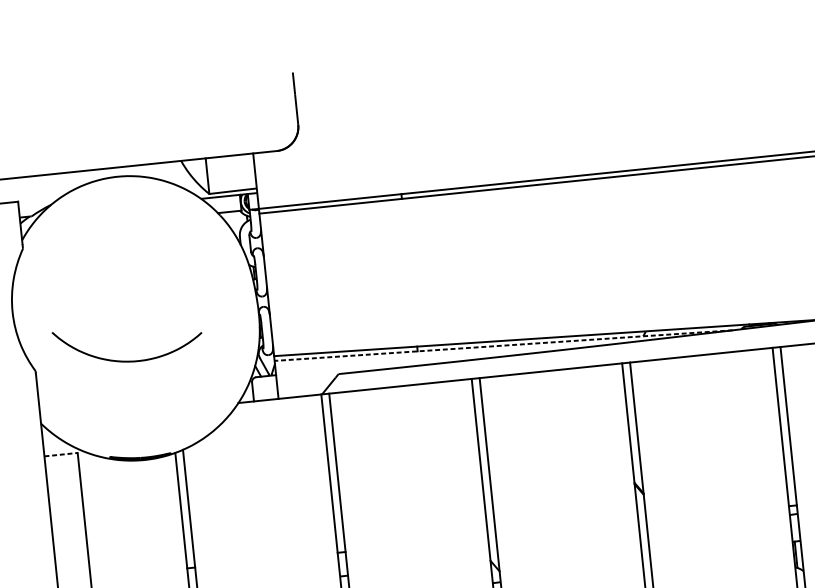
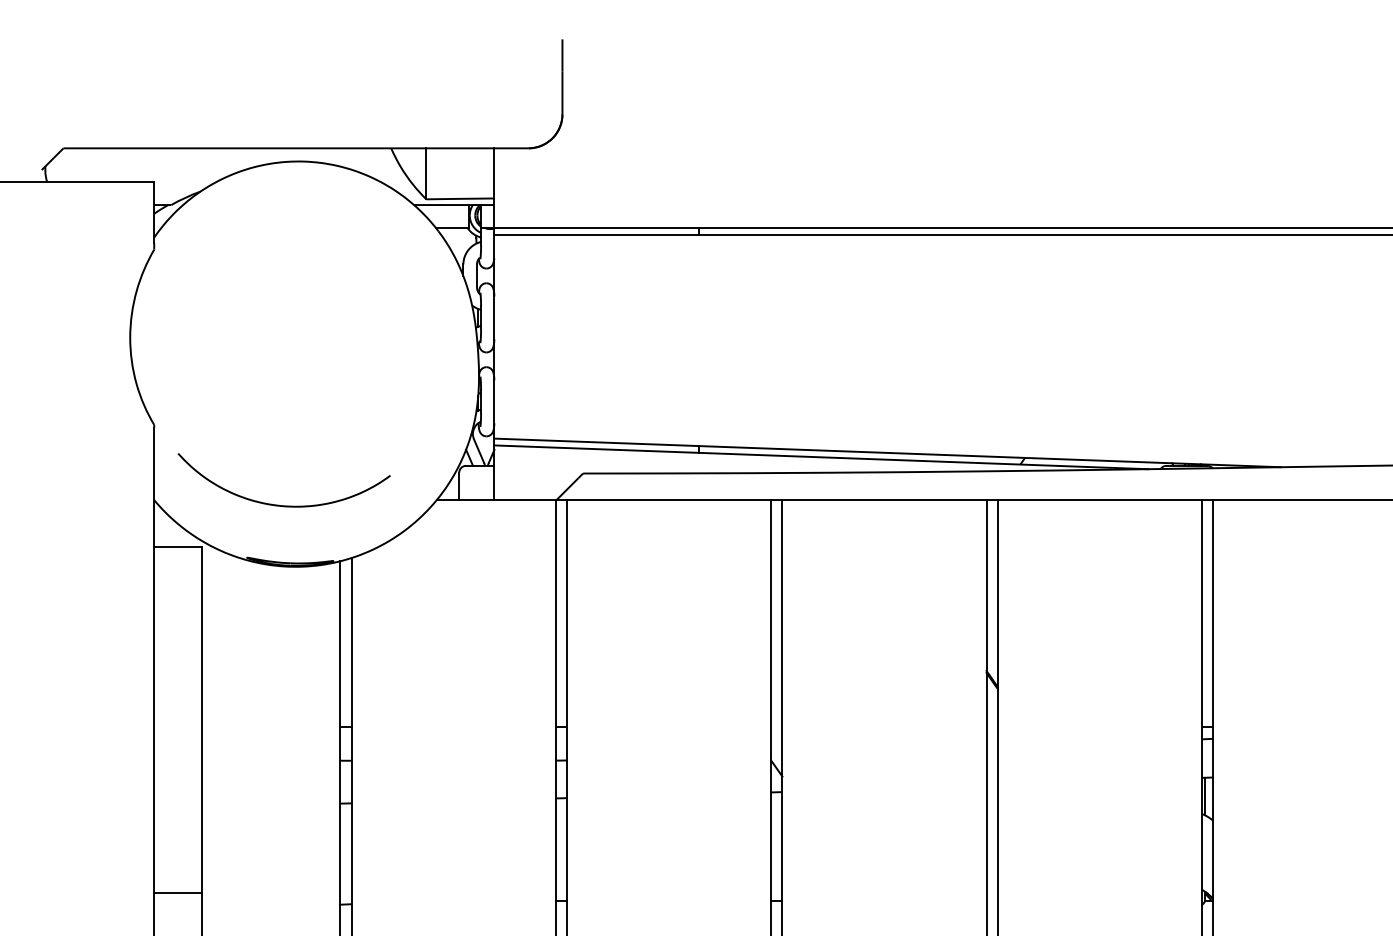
line: (503, 345) -> (820, 457), dashed -> solid
part: (126, 360) -> (279, 504), moved
line: (61, 454) -> (178, 547), dashed -> solid

